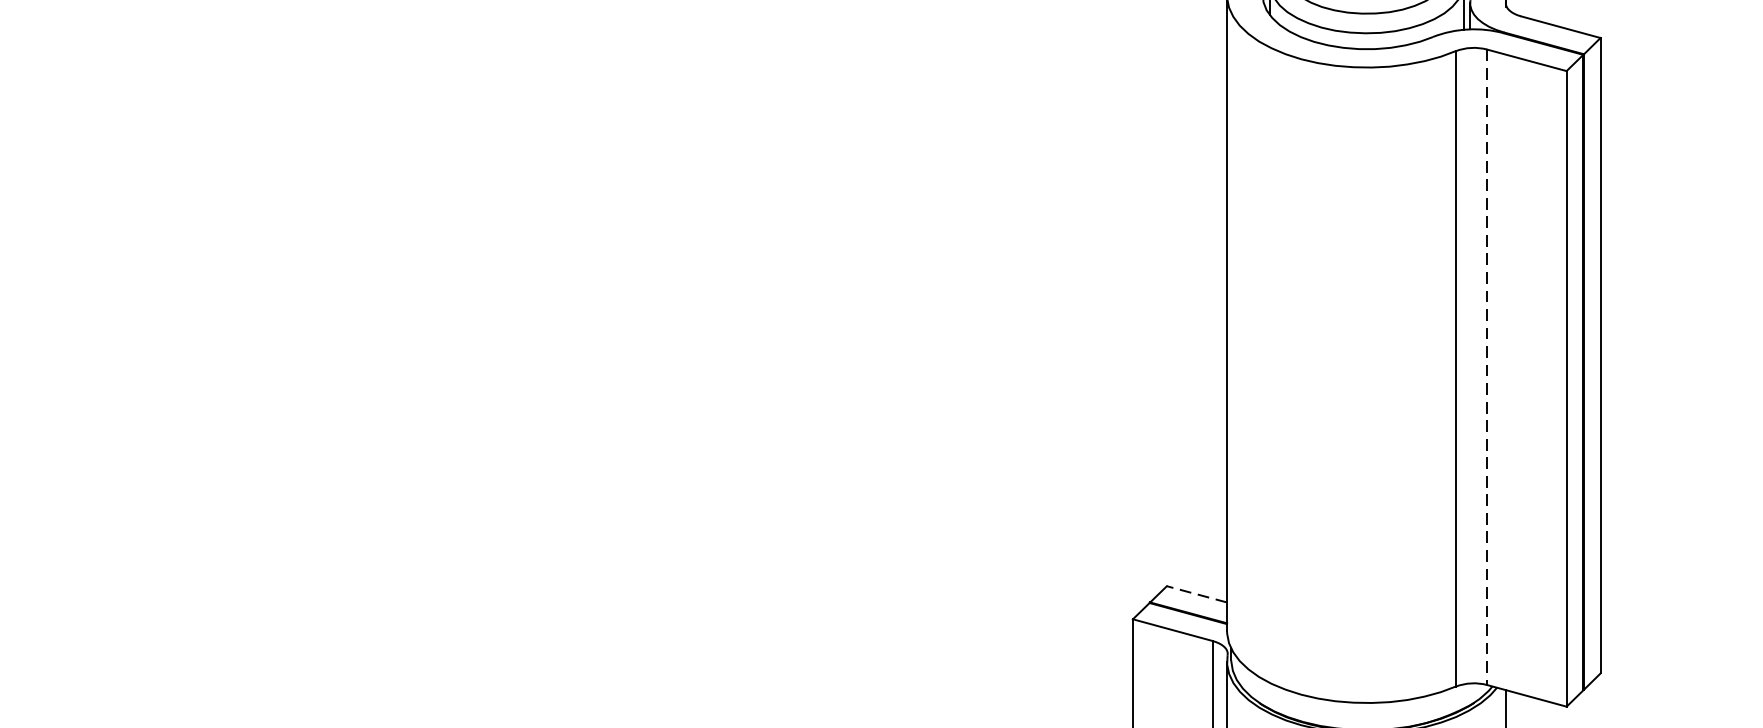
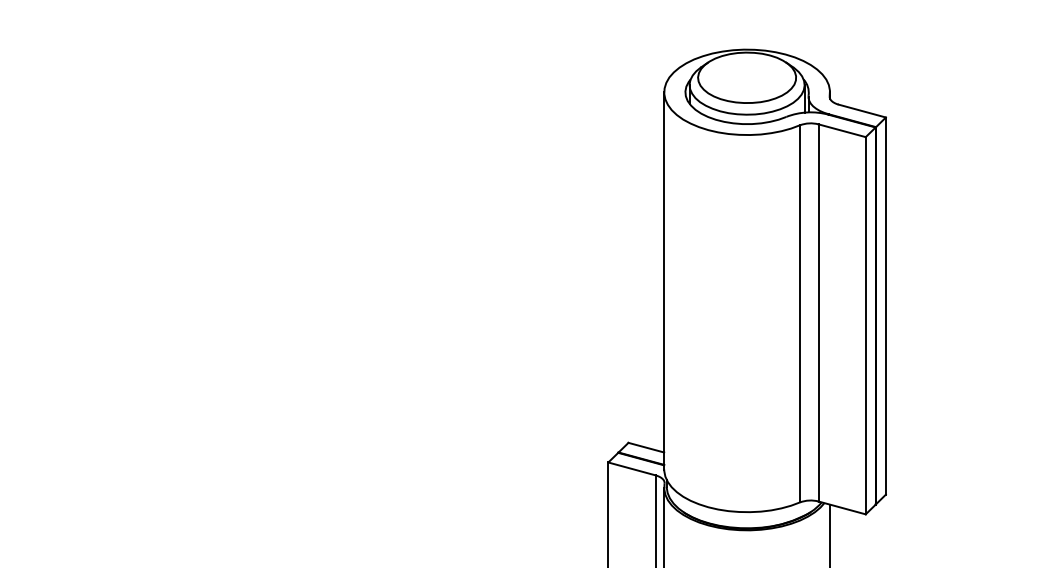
line: (1487, 366) -> (818, 312), dashed -> solid
line: (1195, 594) -> (645, 447), dashed -> solid

